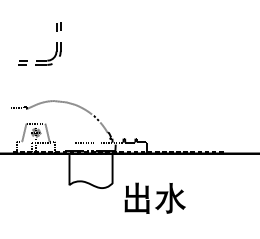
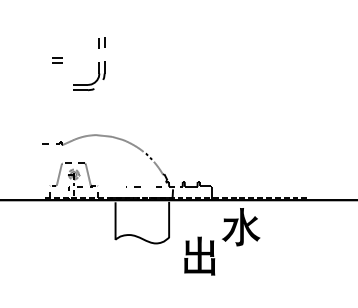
part: (22, 62) -> (57, 60), moved
part: (83, 142) -> (133, 186), size x0.6
part: (170, 198) -> (241, 227), moved

